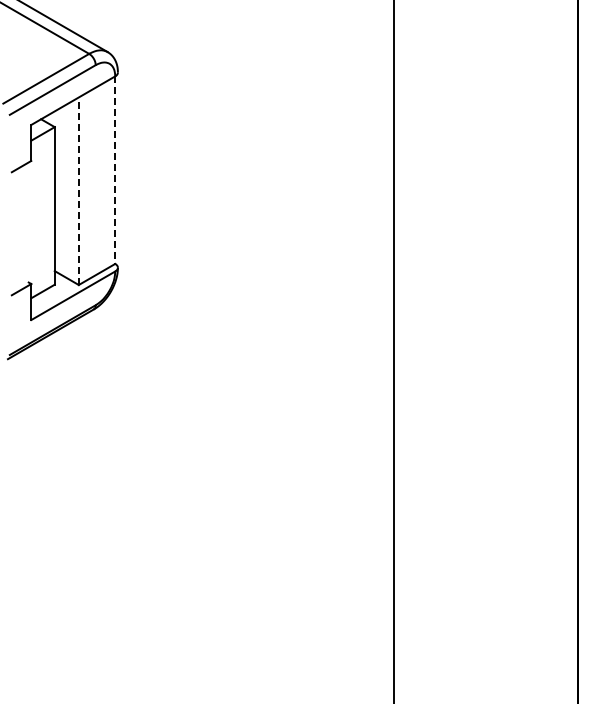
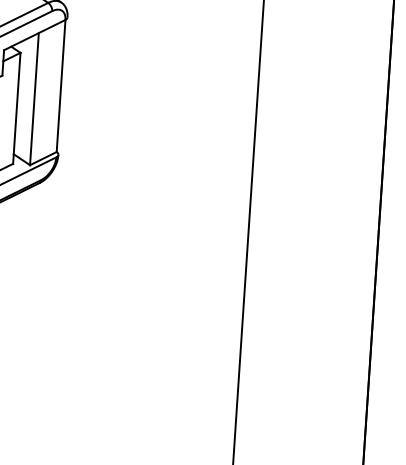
line: (115, 170) -> (61, 86), dashed -> solid
line: (78, 191) -> (34, 99), dashed -> solid

